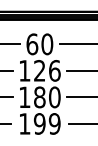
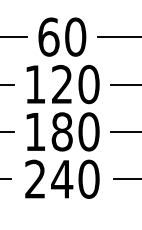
text: (54, 70) -> (88, 83), 126 -> 120
text: (39, 123) -> (61, 178), 199 -> 240

